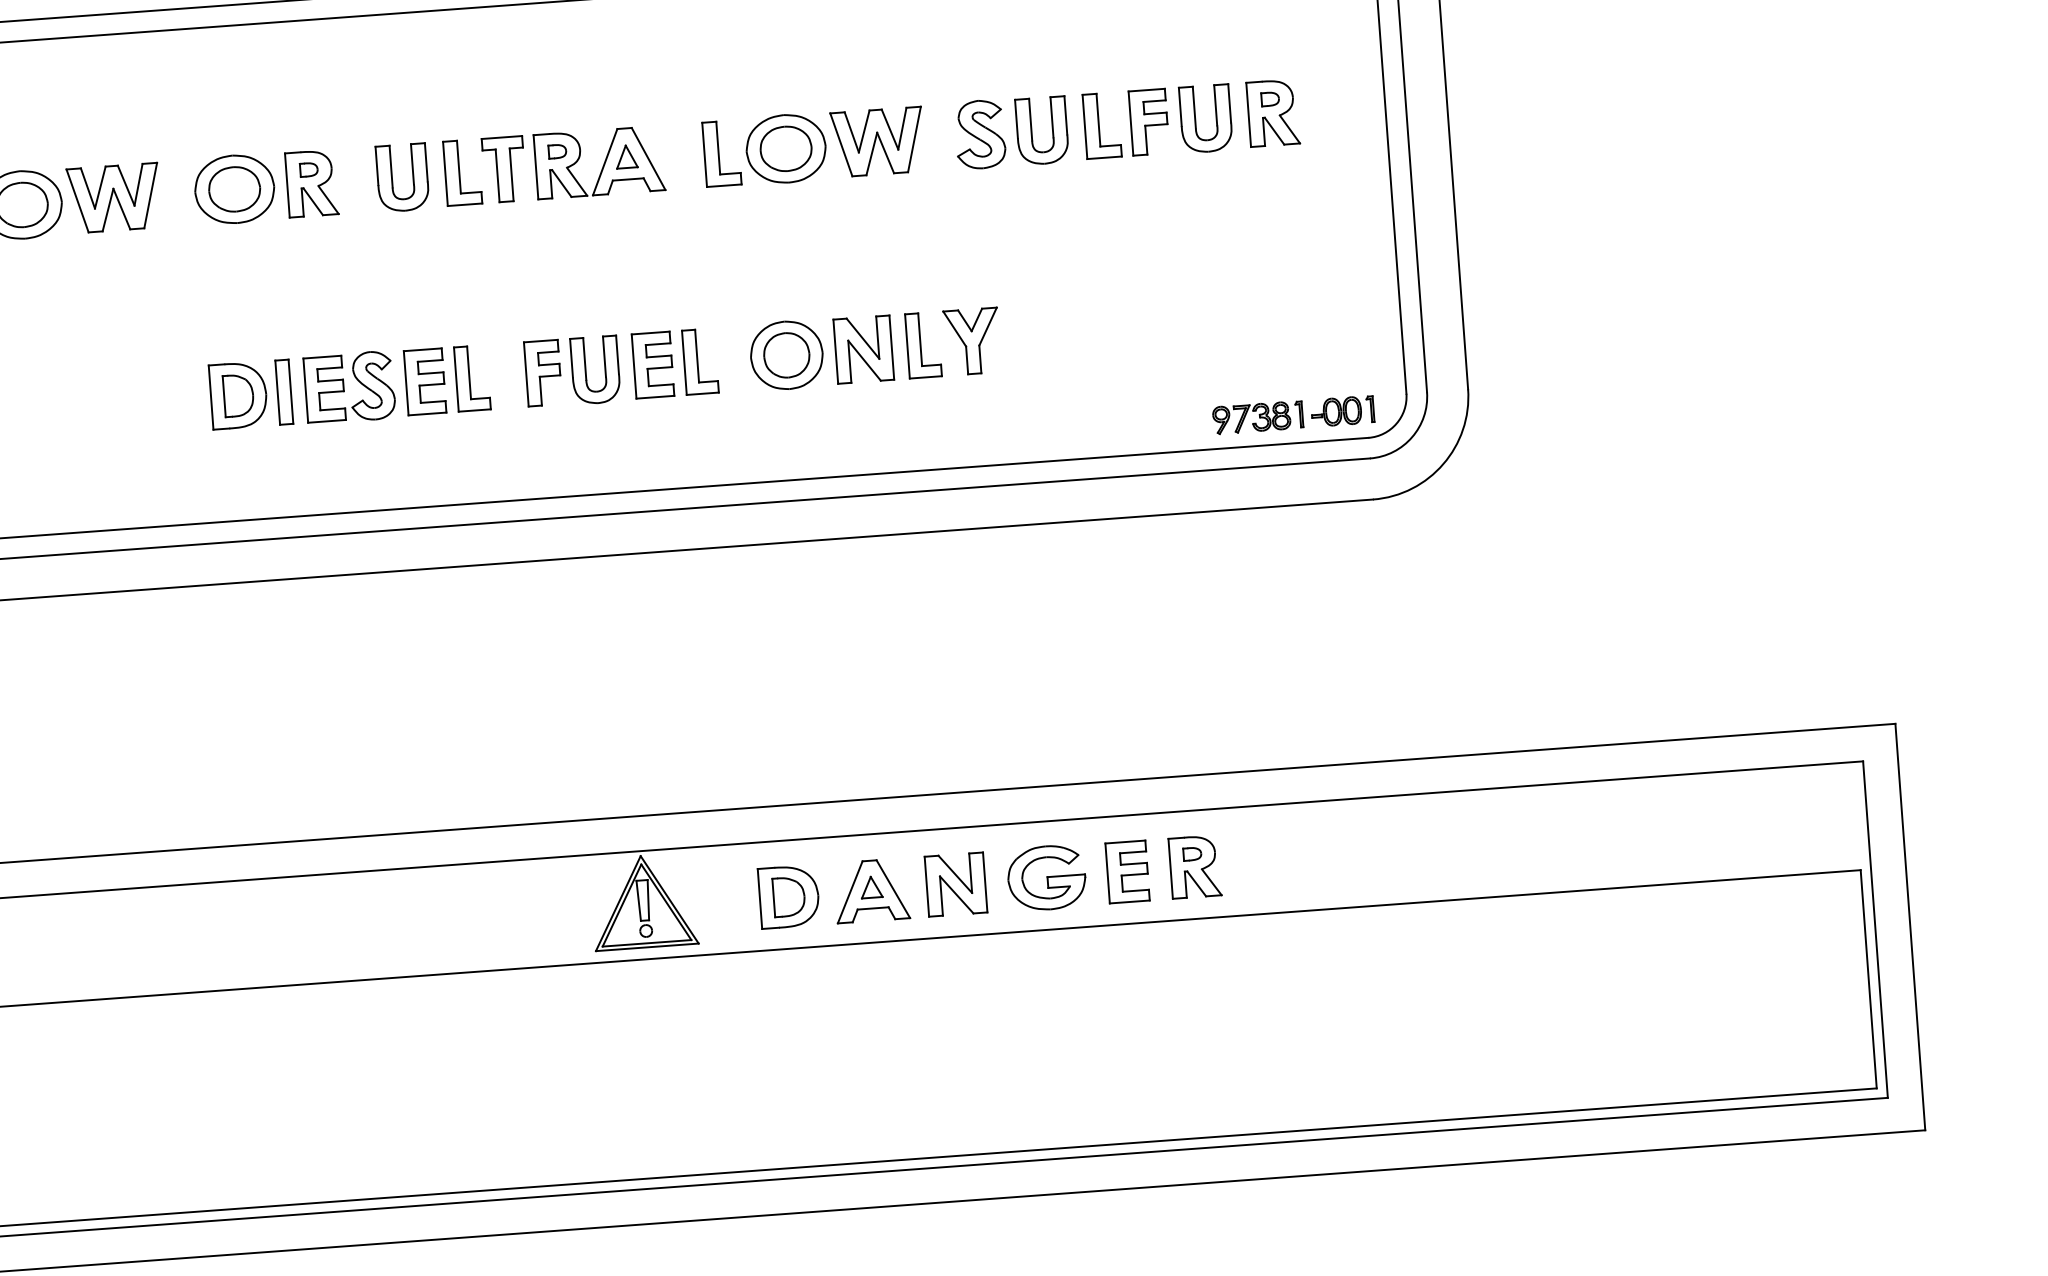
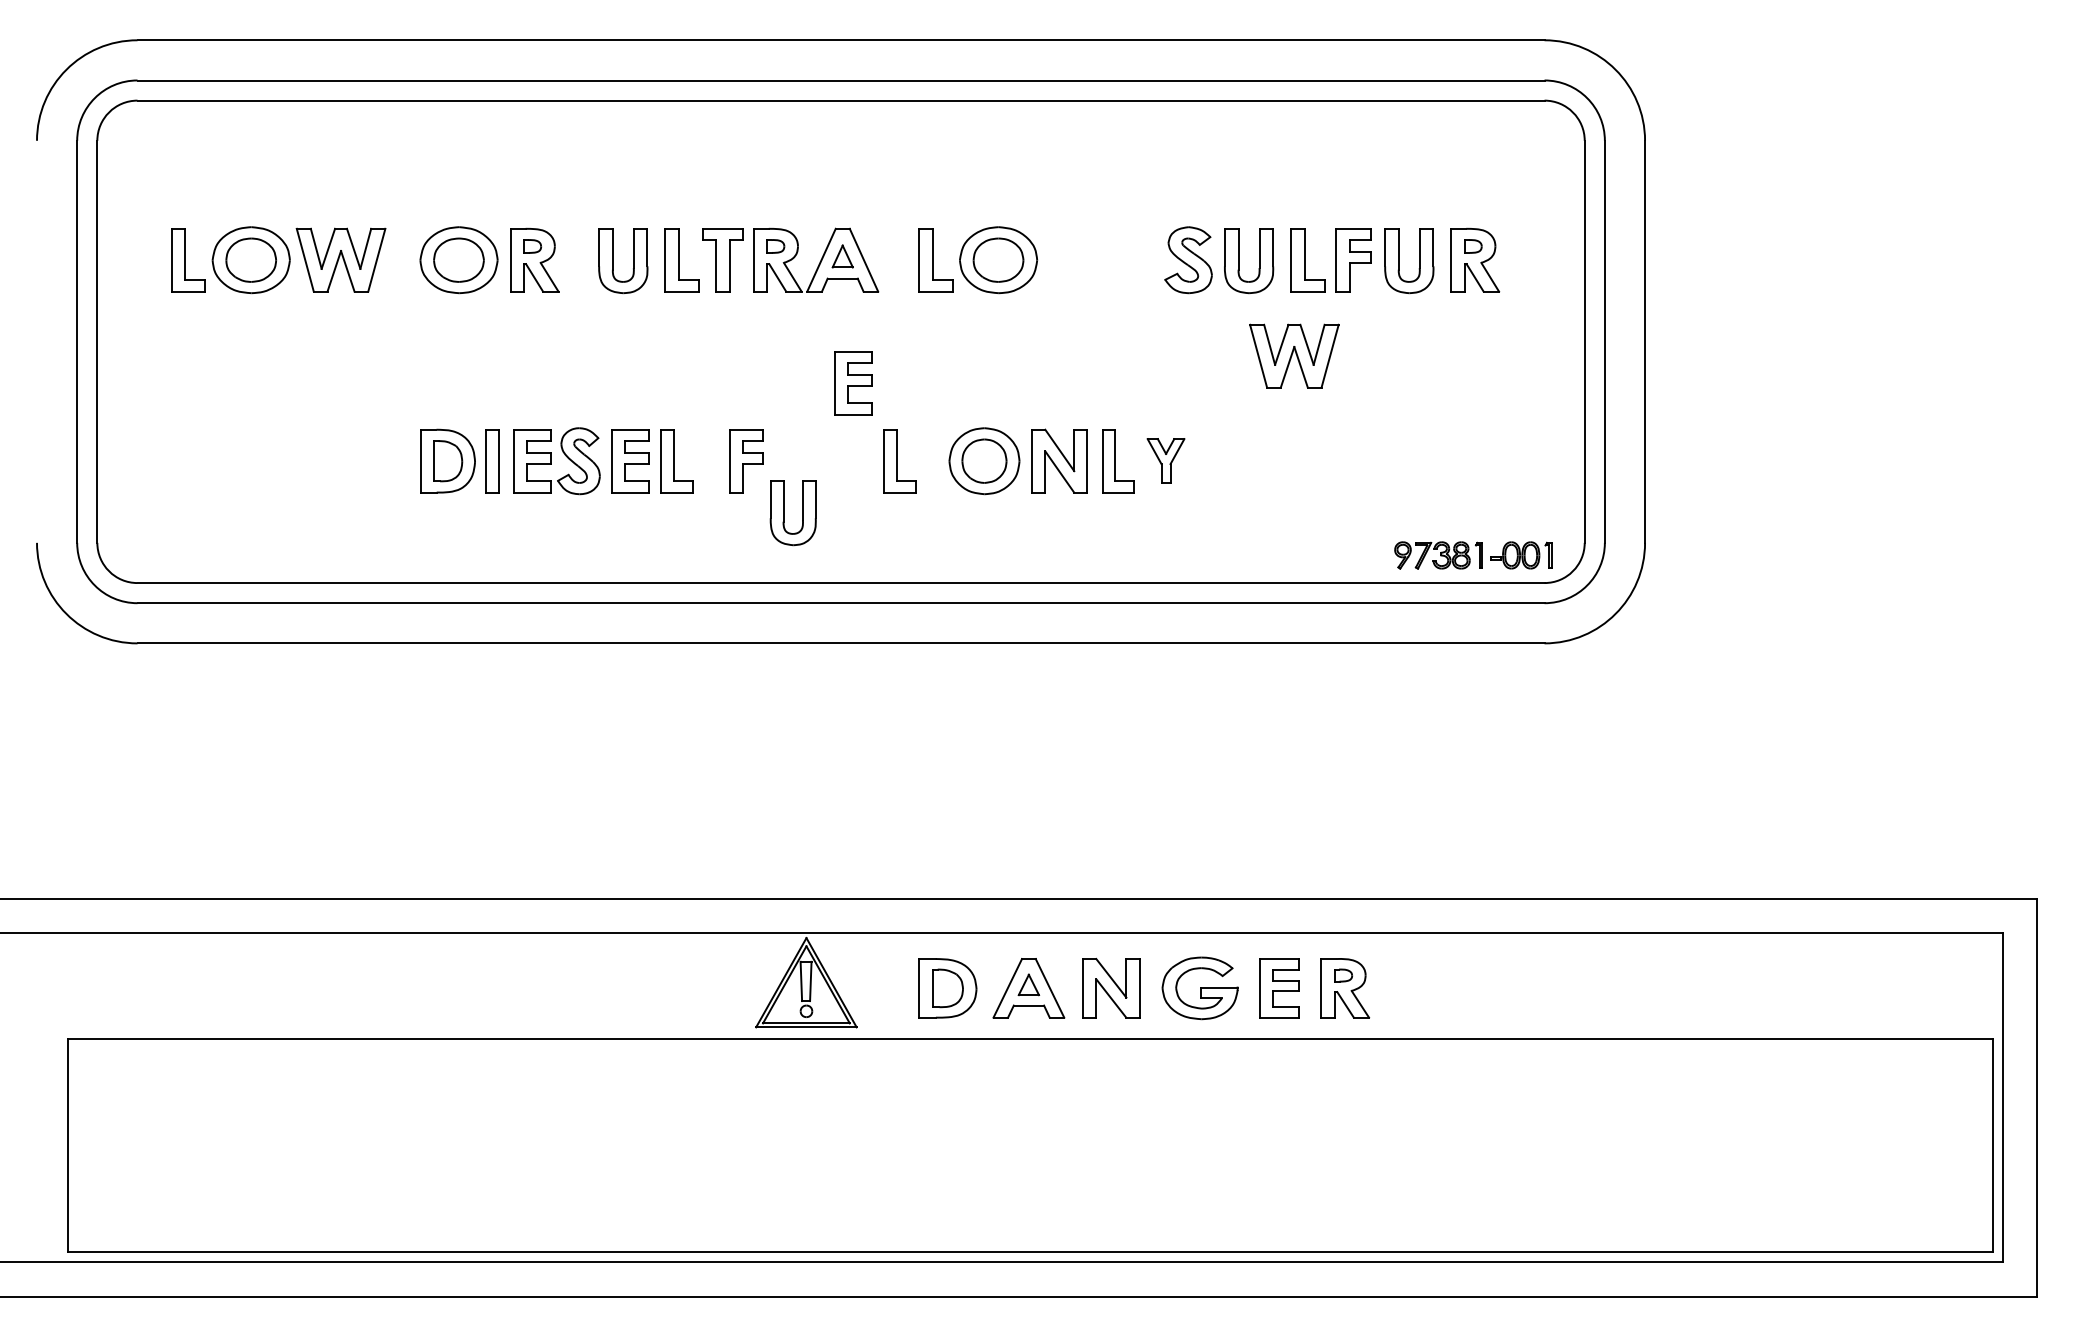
part: (878, 141) -> (1294, 355), moved
part: (971, 341) -> (1165, 460), size x0.7
part: (652, 365) -> (853, 383), moved
part: (586, 371) -> (784, 513), moved

